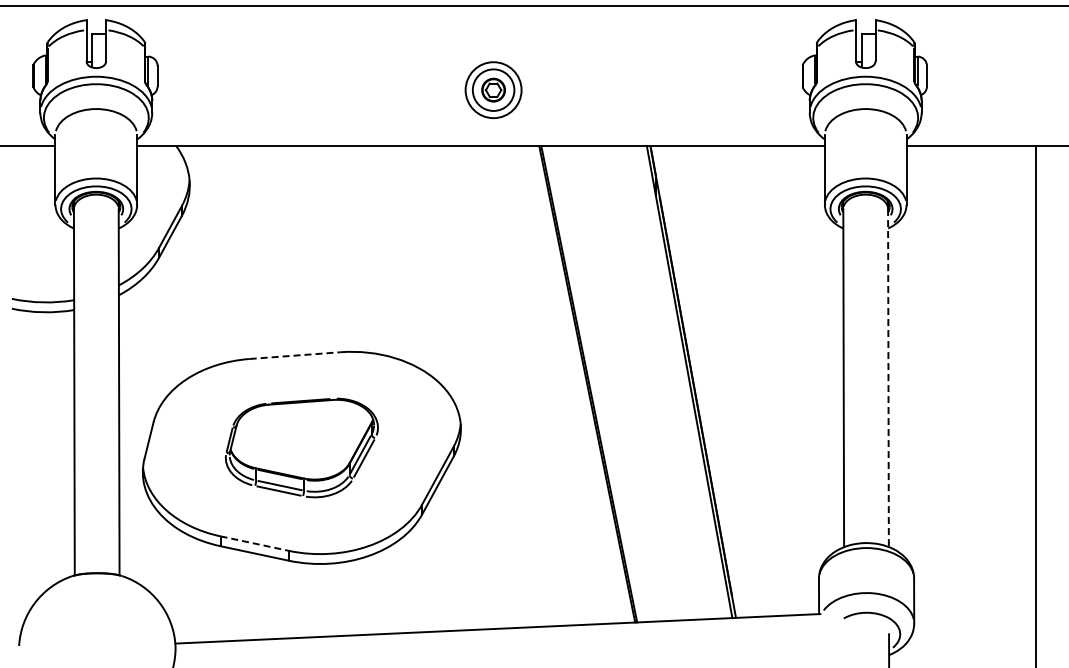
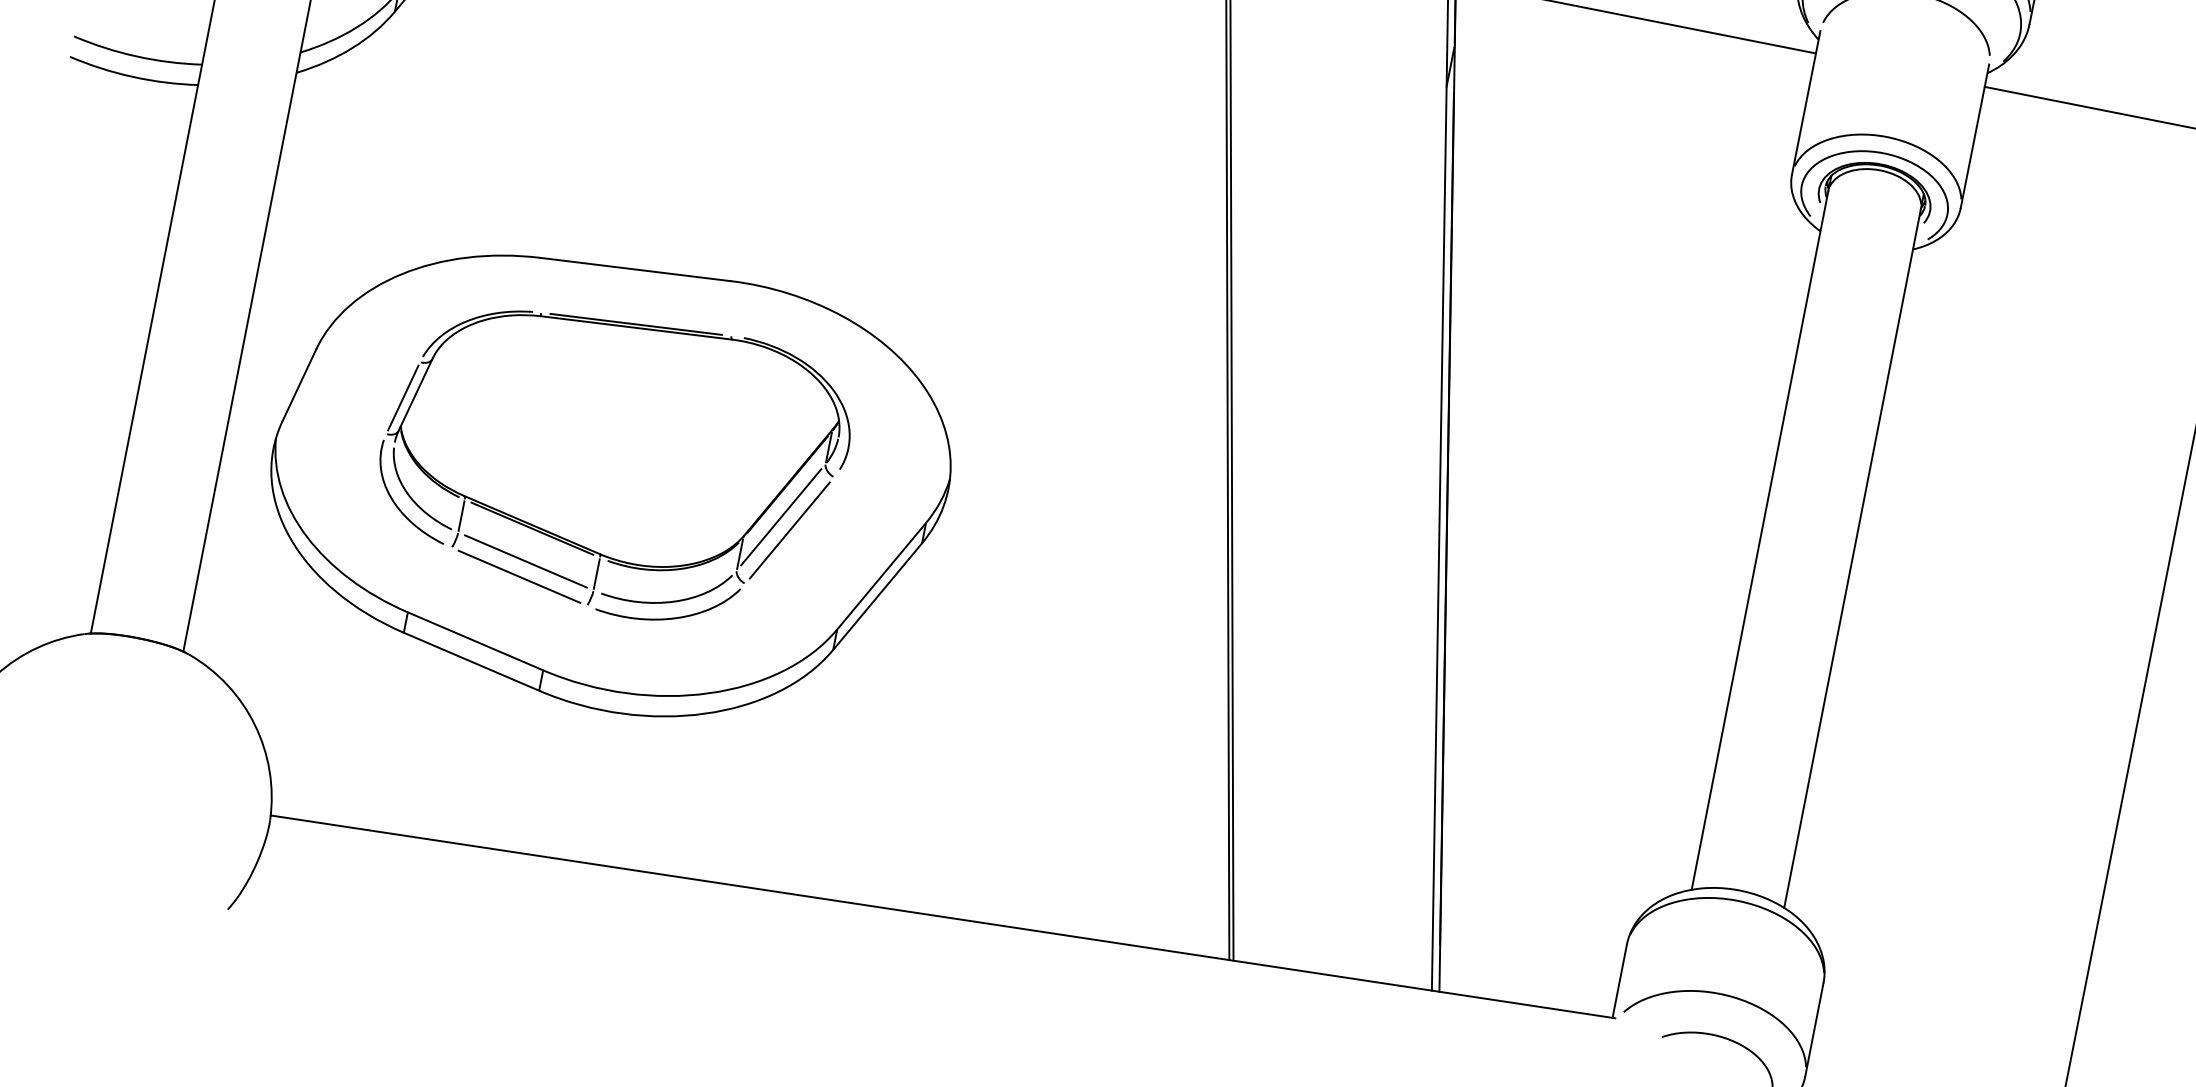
line: (295, 355) -> (636, 269), dashed -> solid
line: (888, 378) -> (1852, 559), dashed -> solid
part: (301, 447) -> (611, 461), size x1.43
line: (254, 543) -> (475, 641), dashed -> solid

